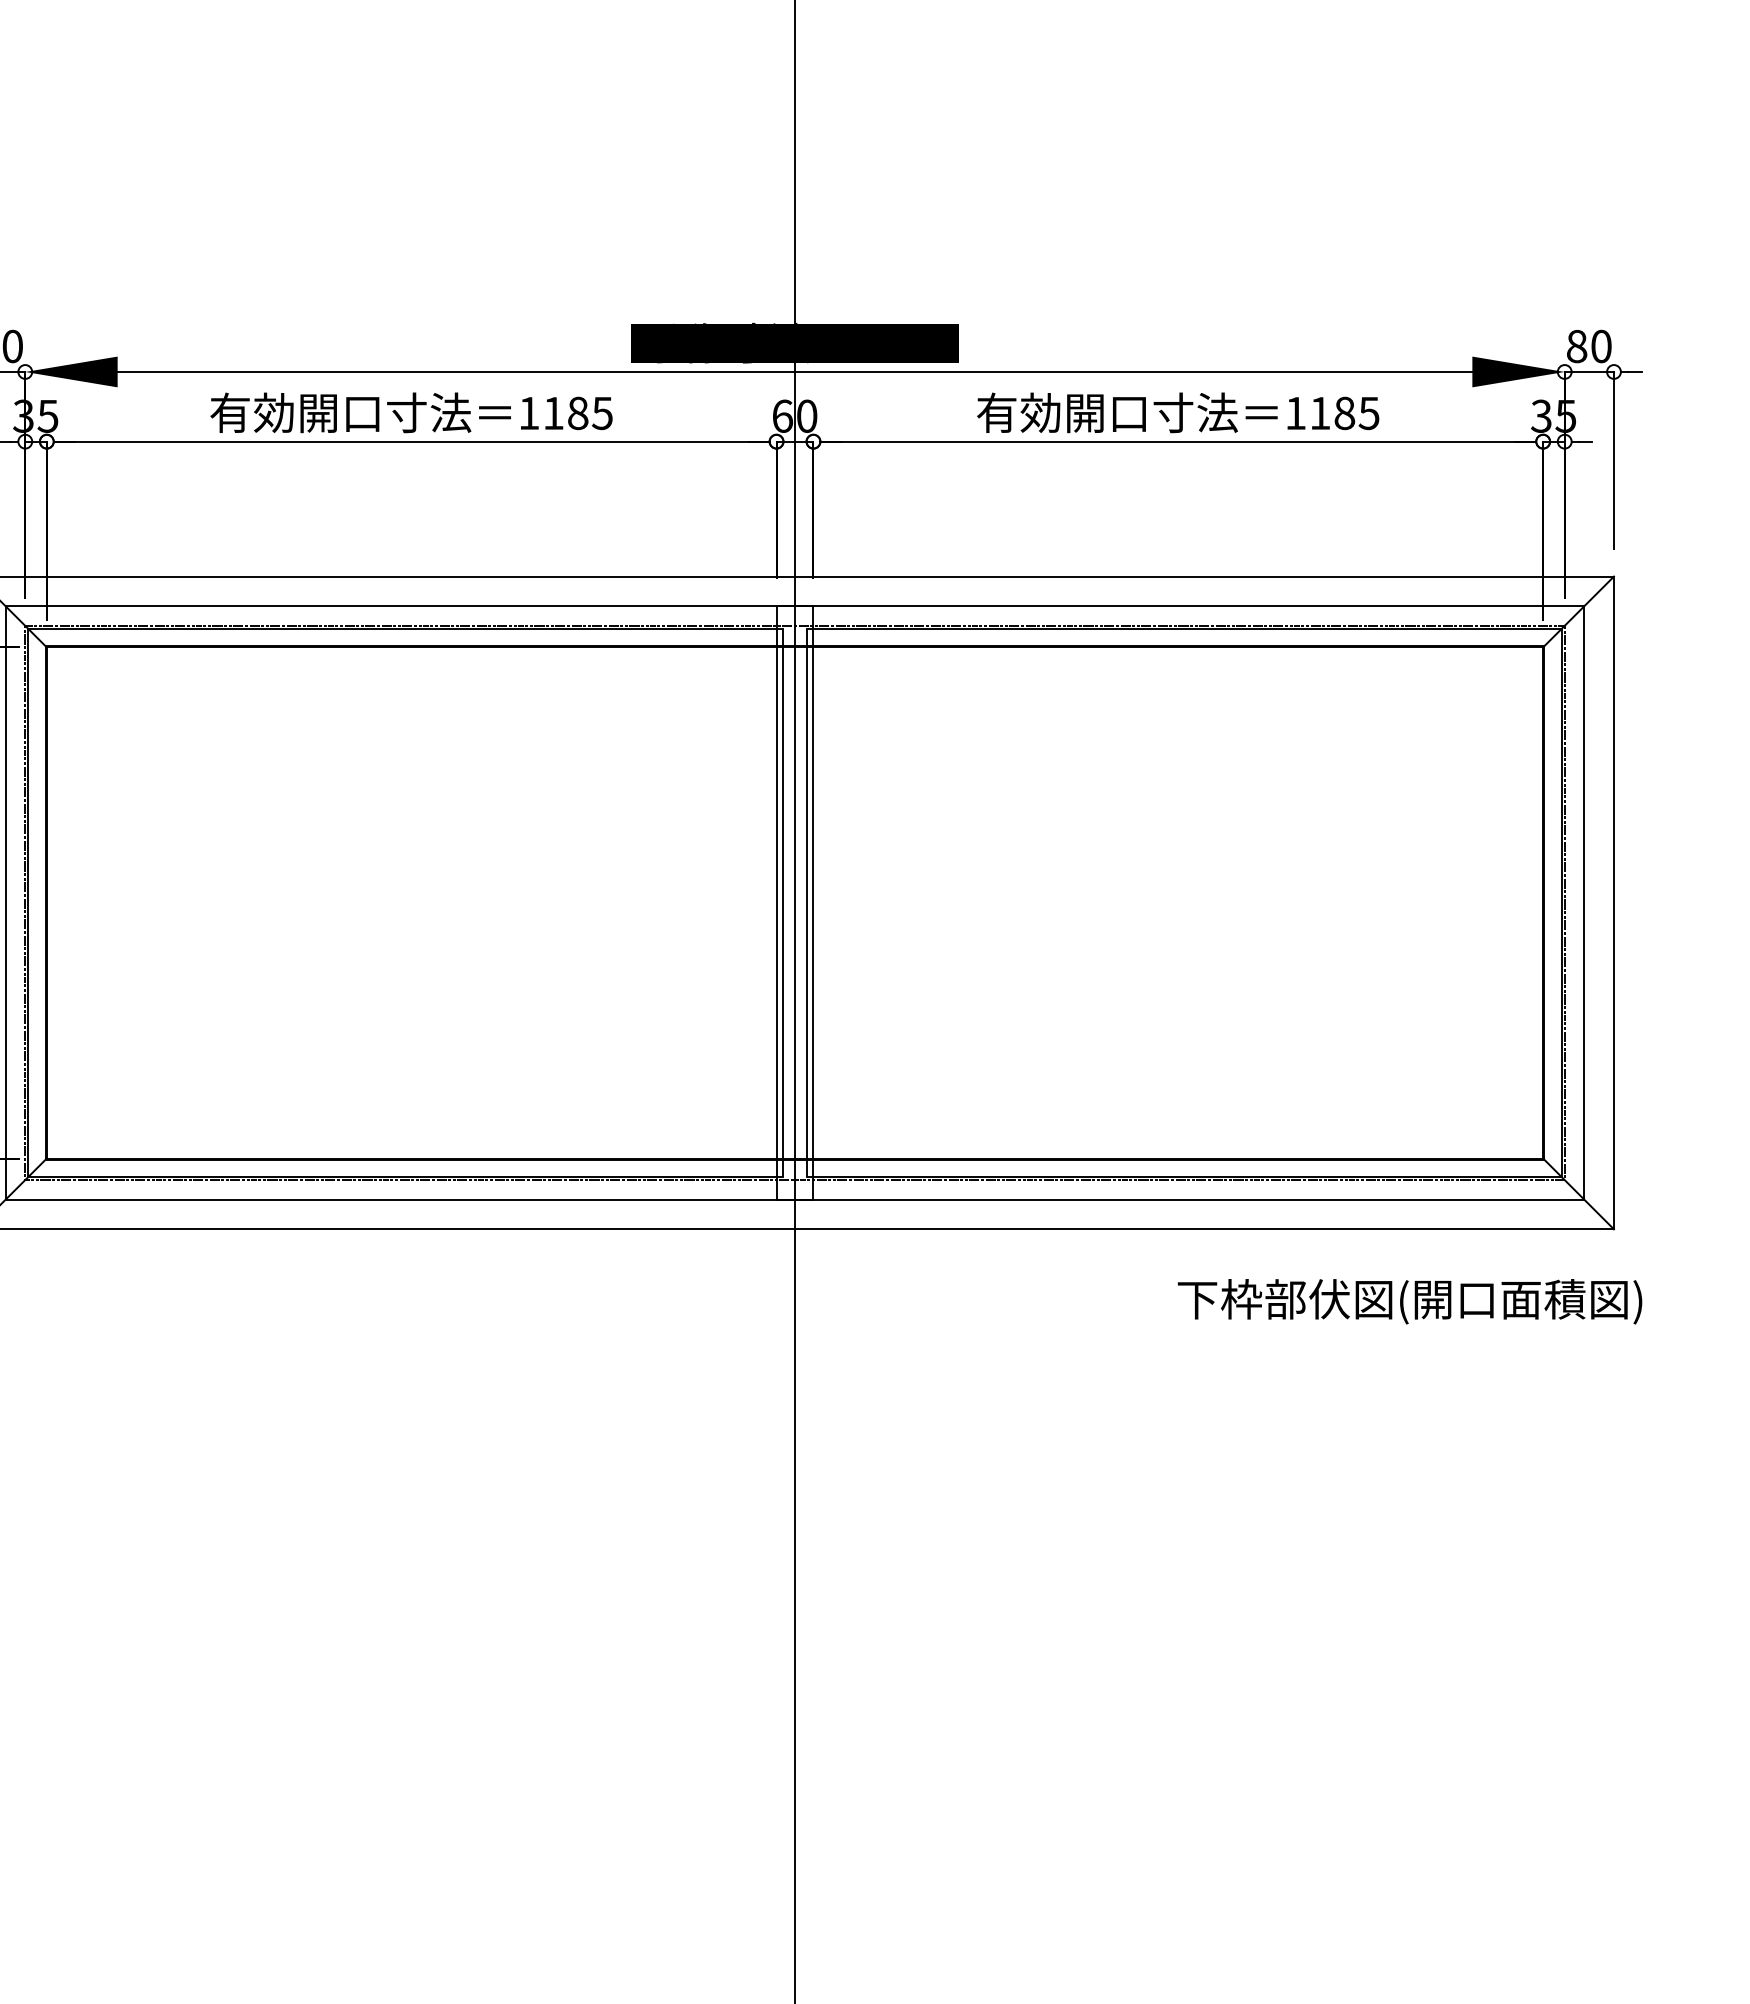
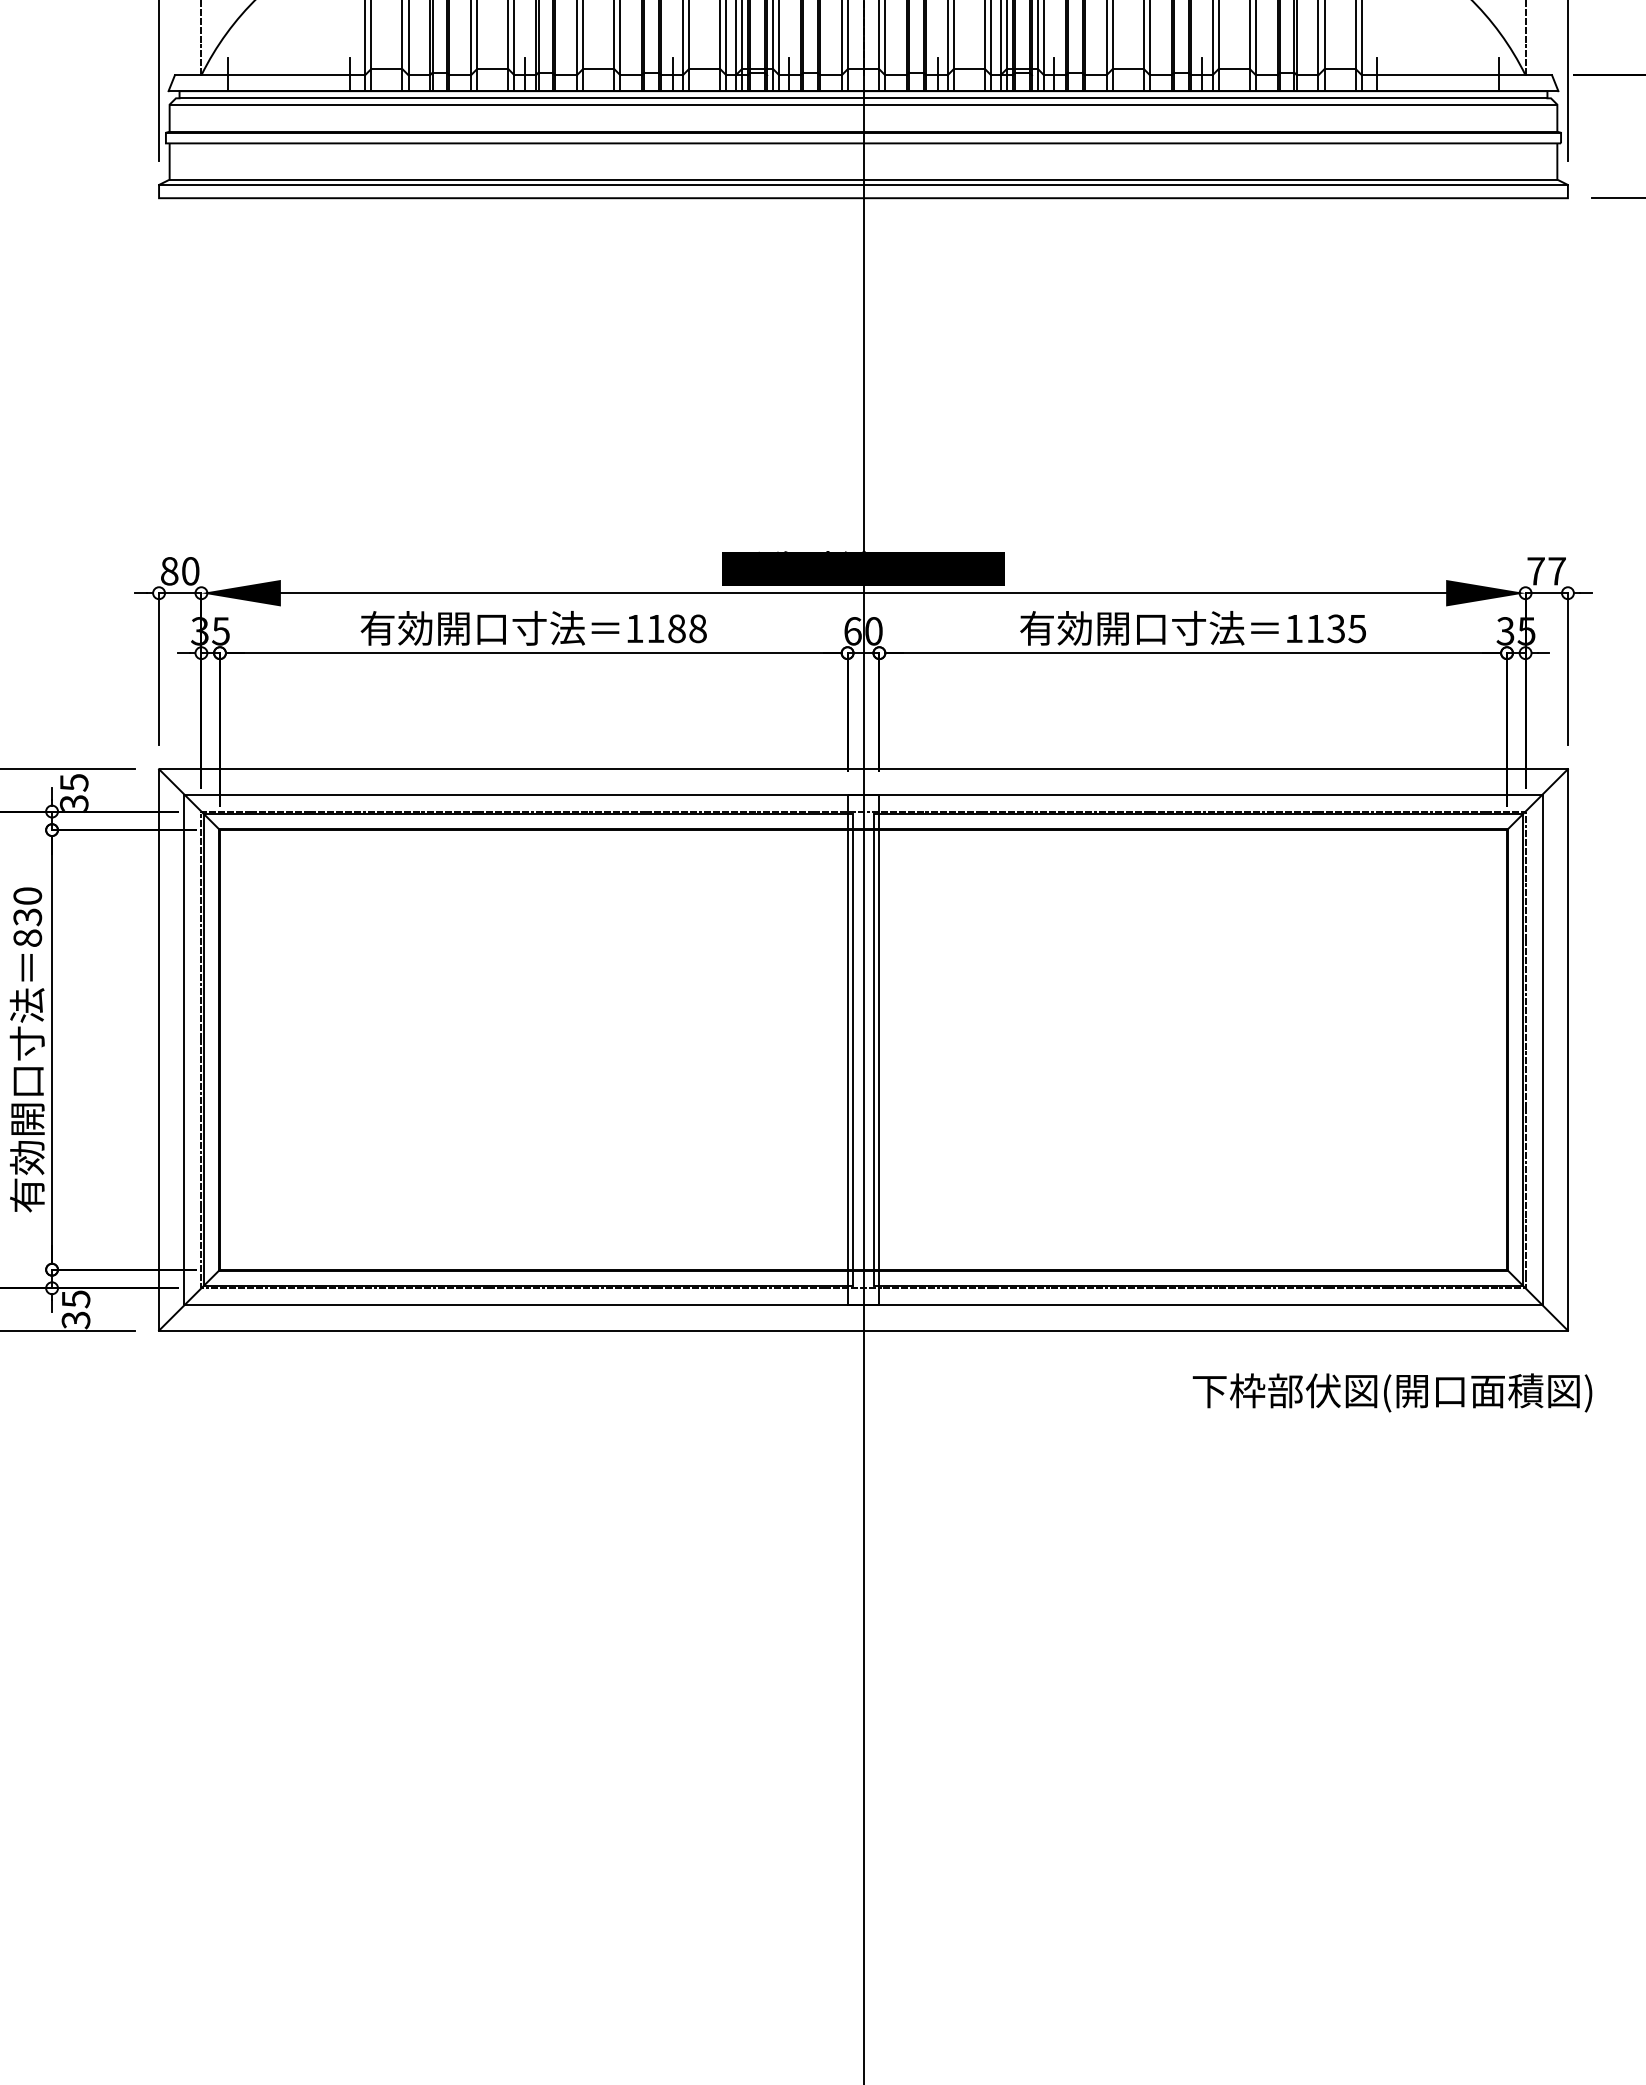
text: (1589, 346) -> (1546, 571), 80 -> 77
text: (601, 413) -> (697, 628), 1185 -> 1188
text: (1344, 413) -> (1336, 628), 1185 -> 1135

